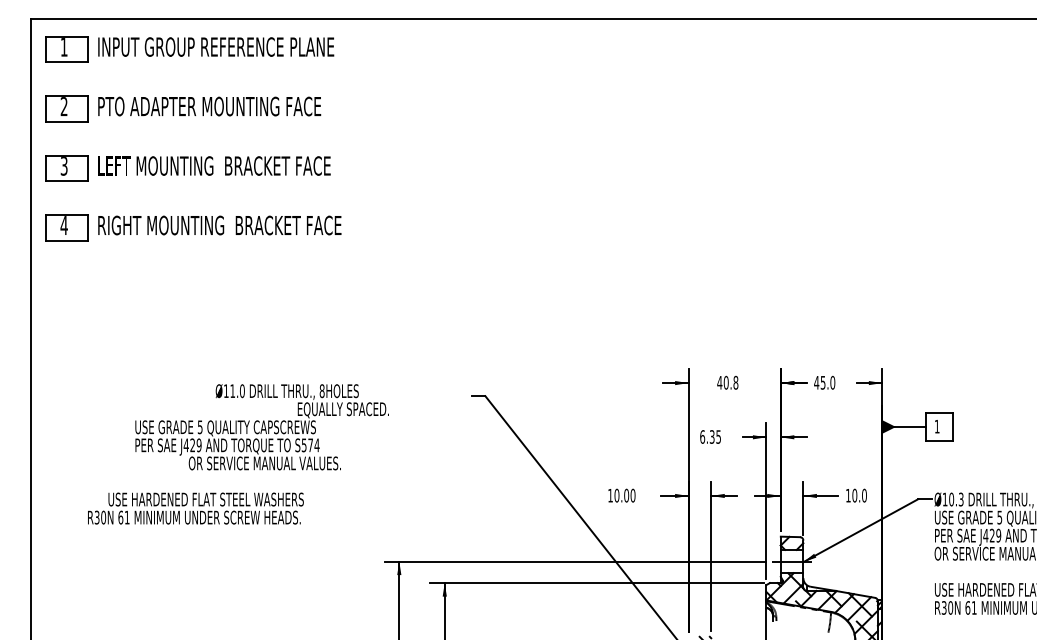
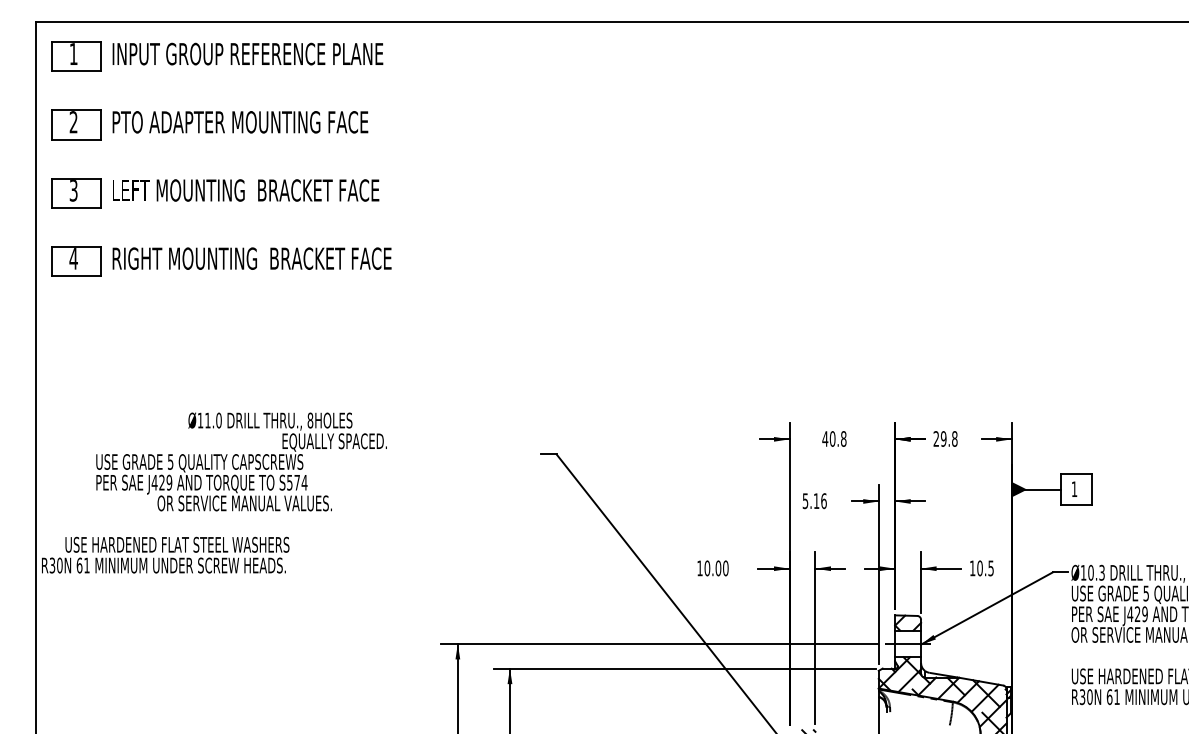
text: (824, 382) -> (945, 438), 45.0 -> 29.8
text: (710, 437) -> (814, 501), 6.35 -> 5.16
text: (238, 453) -> (214, 492), moved
text: (863, 495) -> (990, 568), 10.0 -> 10.5

